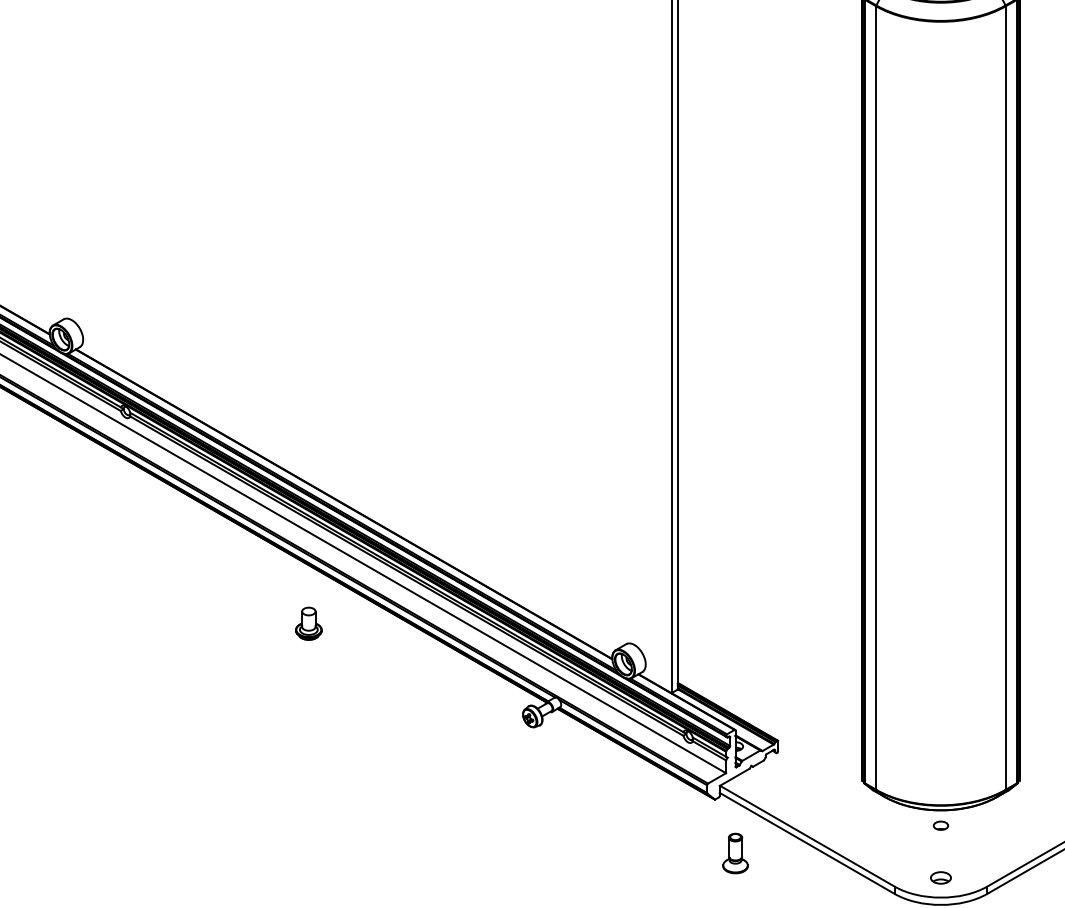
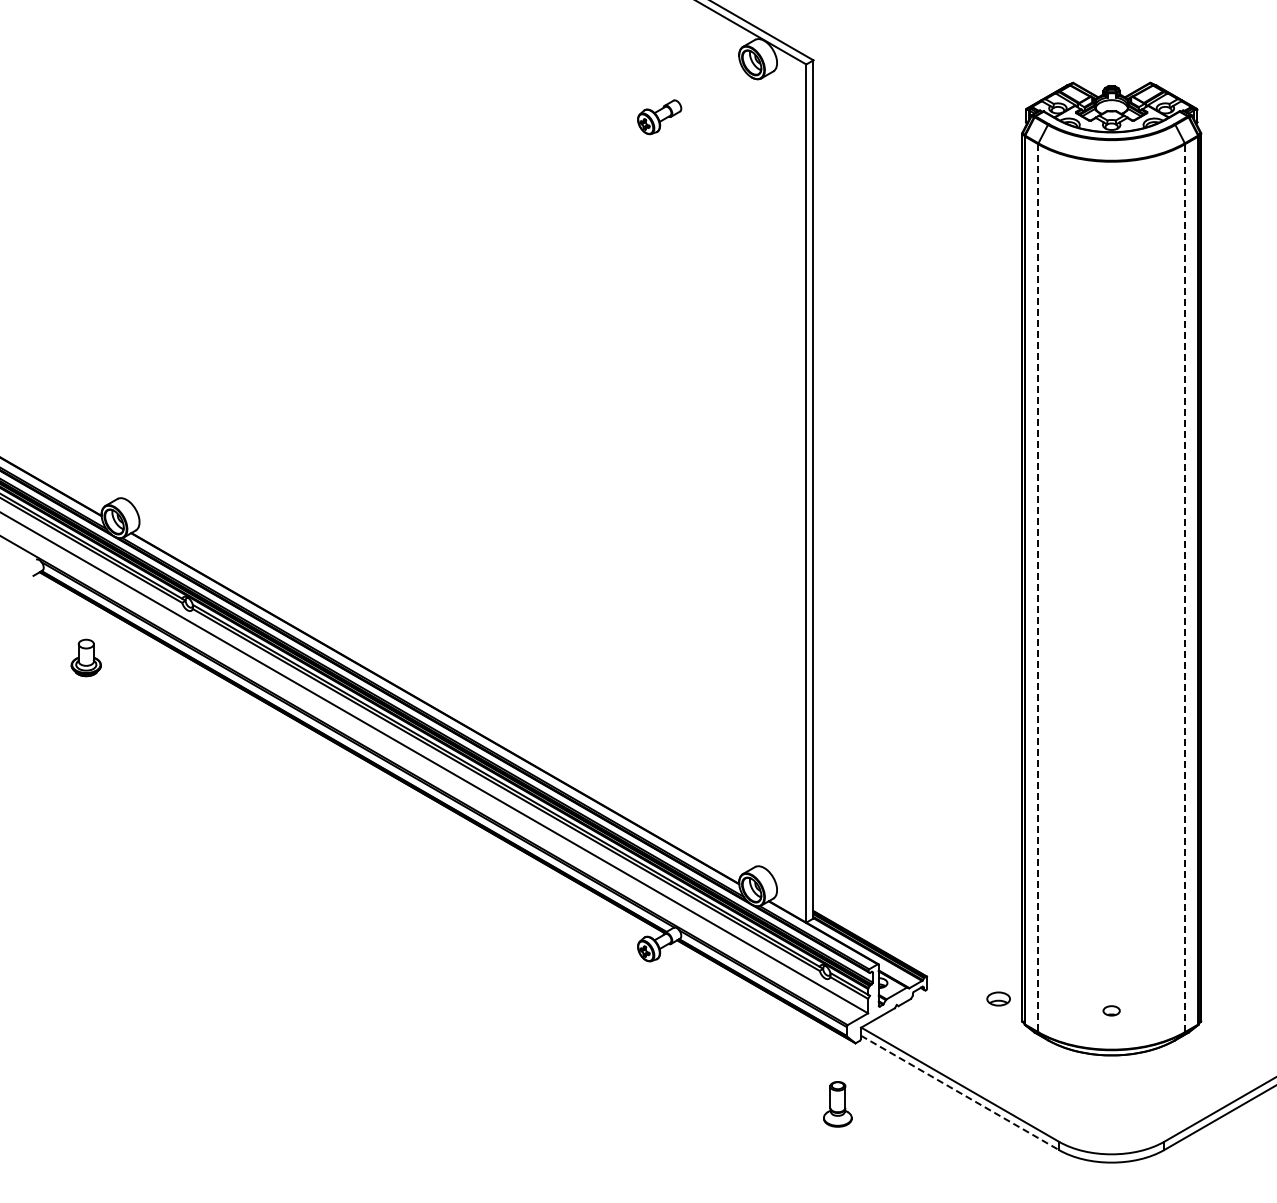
line: (876, 398) -> (1038, 588), solid -> dashed
line: (1006, 398) -> (1185, 588), solid -> dashed
part: (308, 623) -> (85, 657), moved
part: (940, 825) -> (1111, 1010), moved
line: (807, 843) -> (960, 1093), solid -> dashed
part: (735, 853) -> (837, 1104), moved
part: (940, 877) -> (998, 998), moved

